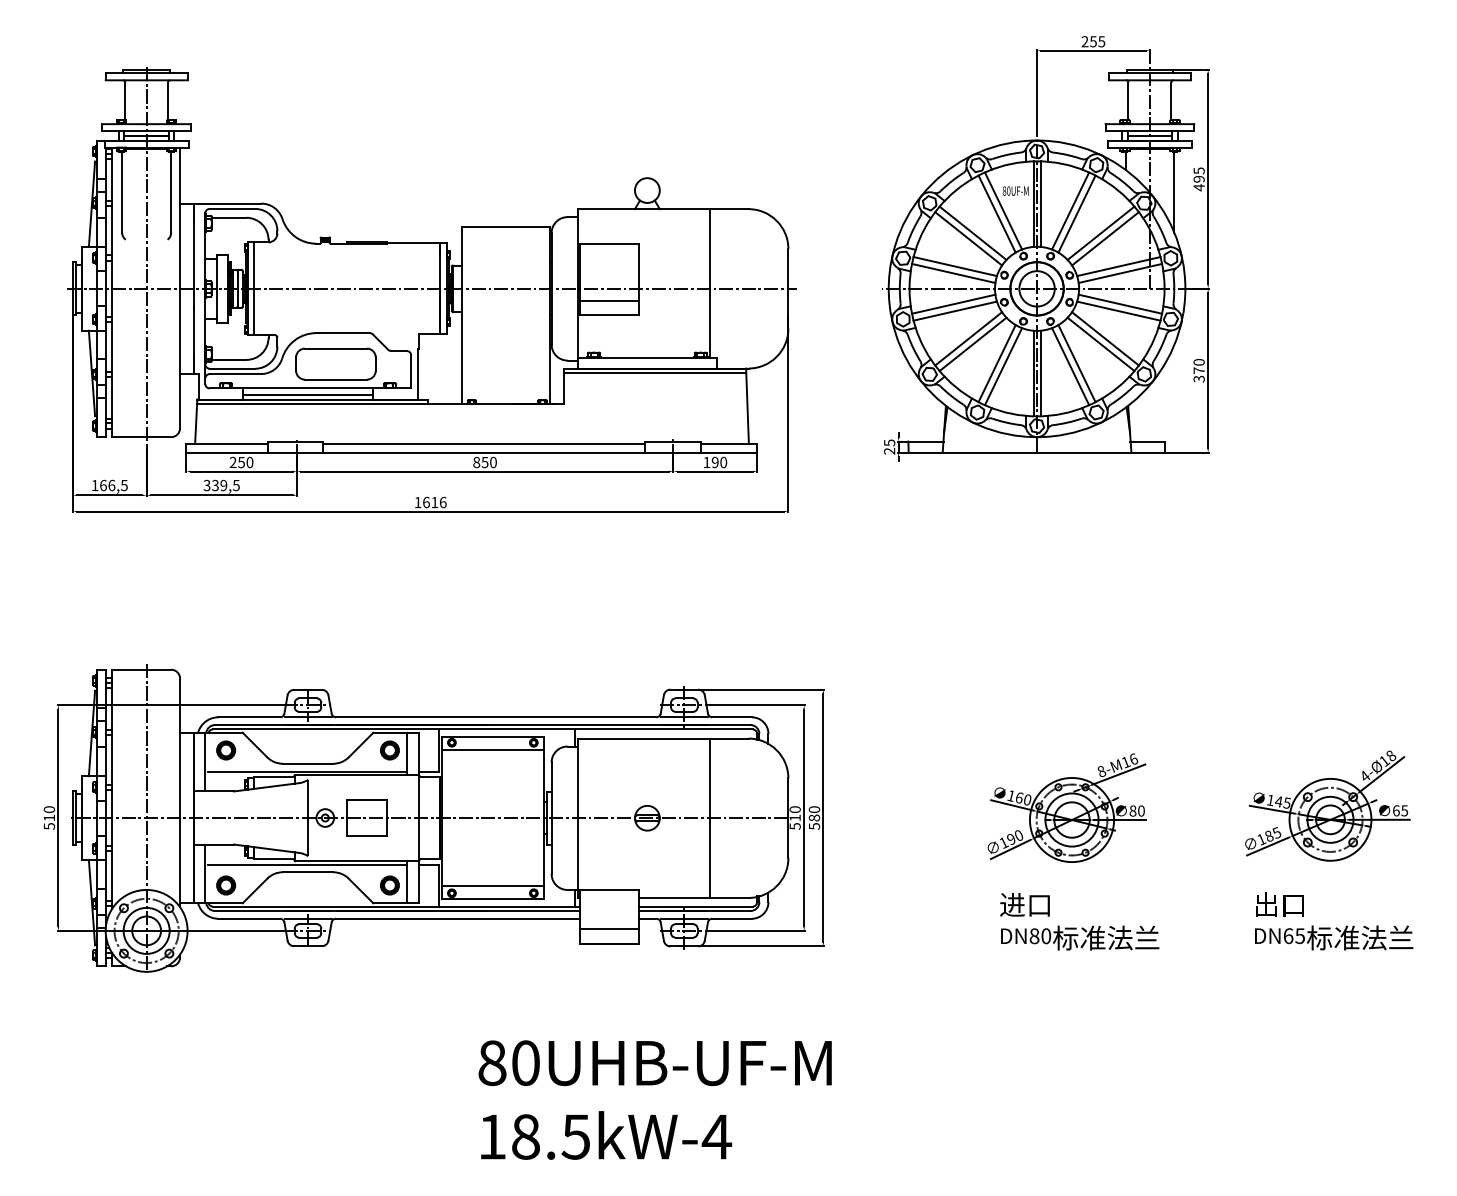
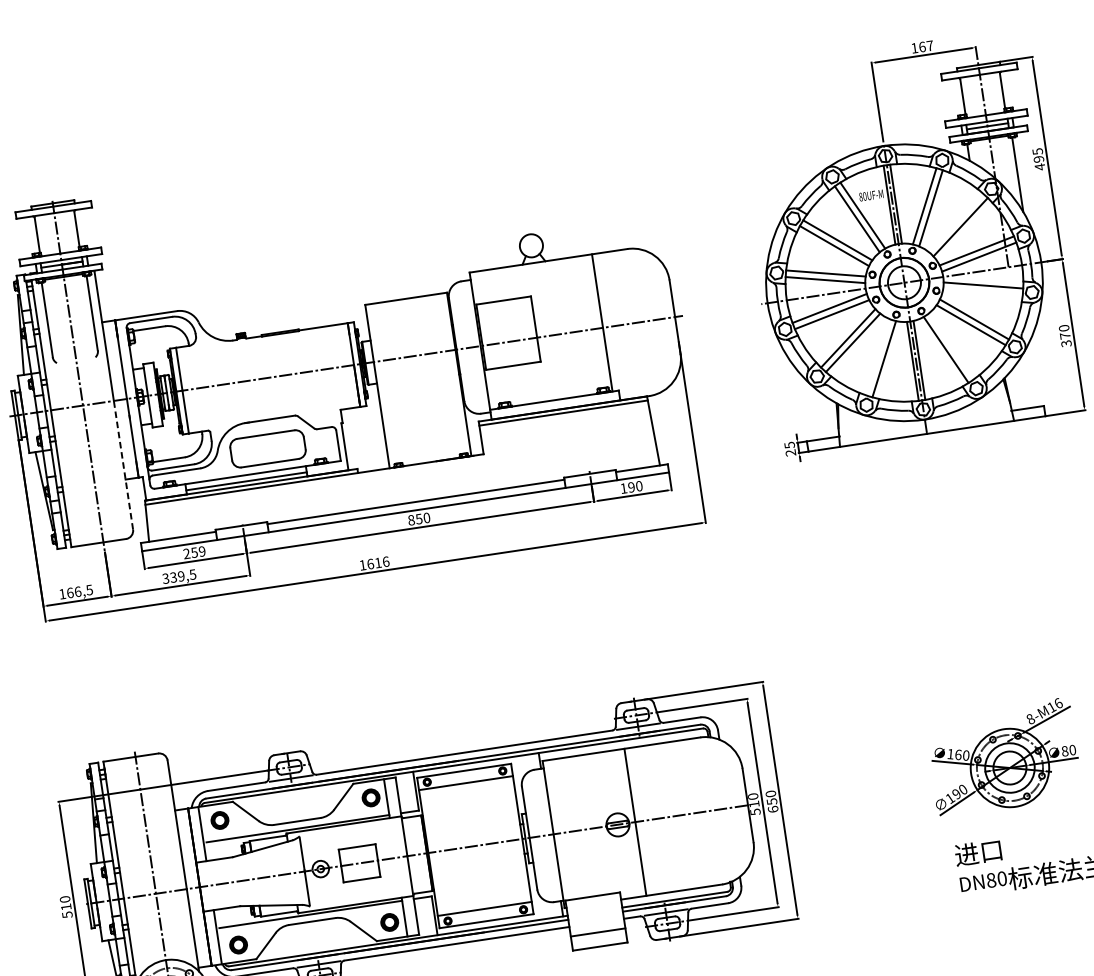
text: (1093, 41) -> (922, 46), 255 -> 167
line: (1100, 232) -> (955, 222), removed
line: (608, 301) -> (510, 353), removed
line: (1118, 310) -> (982, 291), removed
line: (180, 358) -> (123, 465), solid -> dashed
line: (996, 363) -> (877, 357), removed
line: (1076, 363) -> (951, 346), removed
text: (249, 462) -> (201, 551), 250 -> 259
line: (710, 817) -> (635, 821), moved
text: (814, 821) -> (772, 804), 580 -> 650

